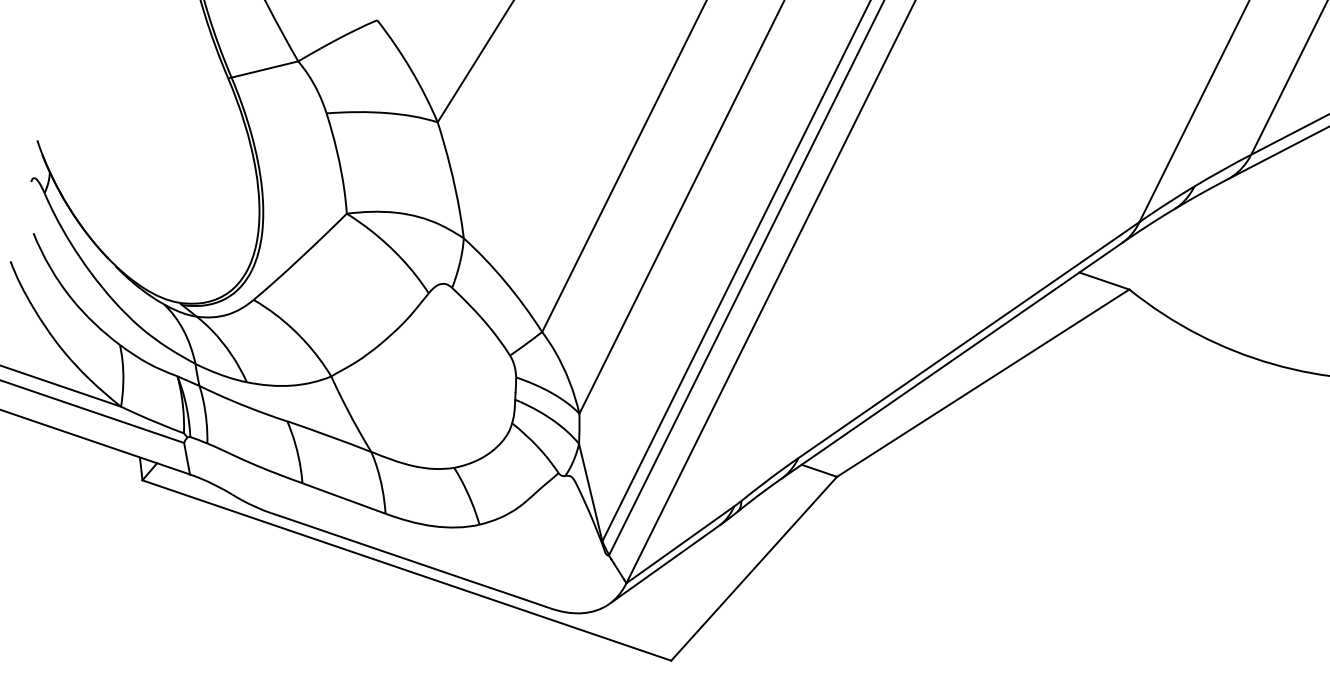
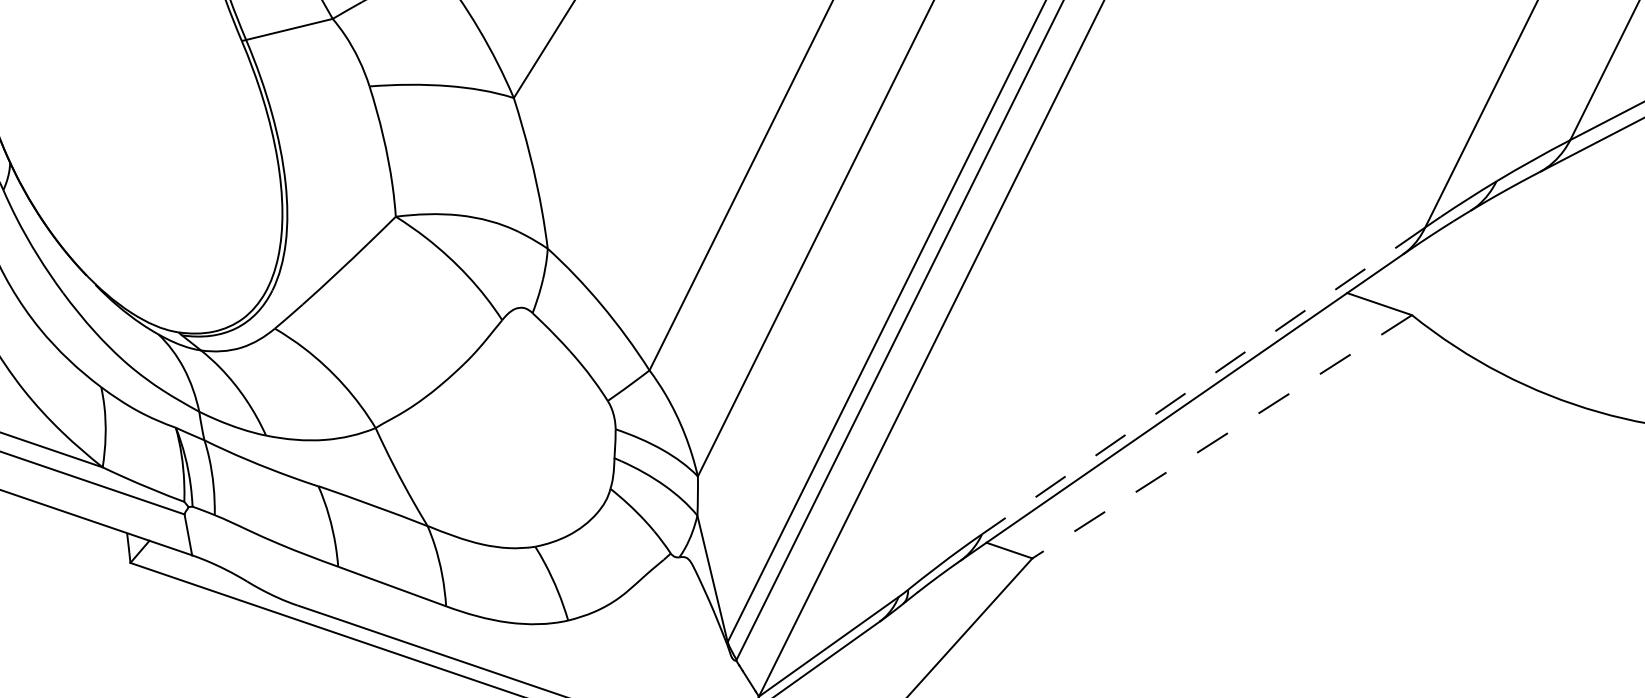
line: (968, 340) -> (1203, 381), solid -> dashed
line: (983, 383) -> (1222, 437), solid -> dashed

